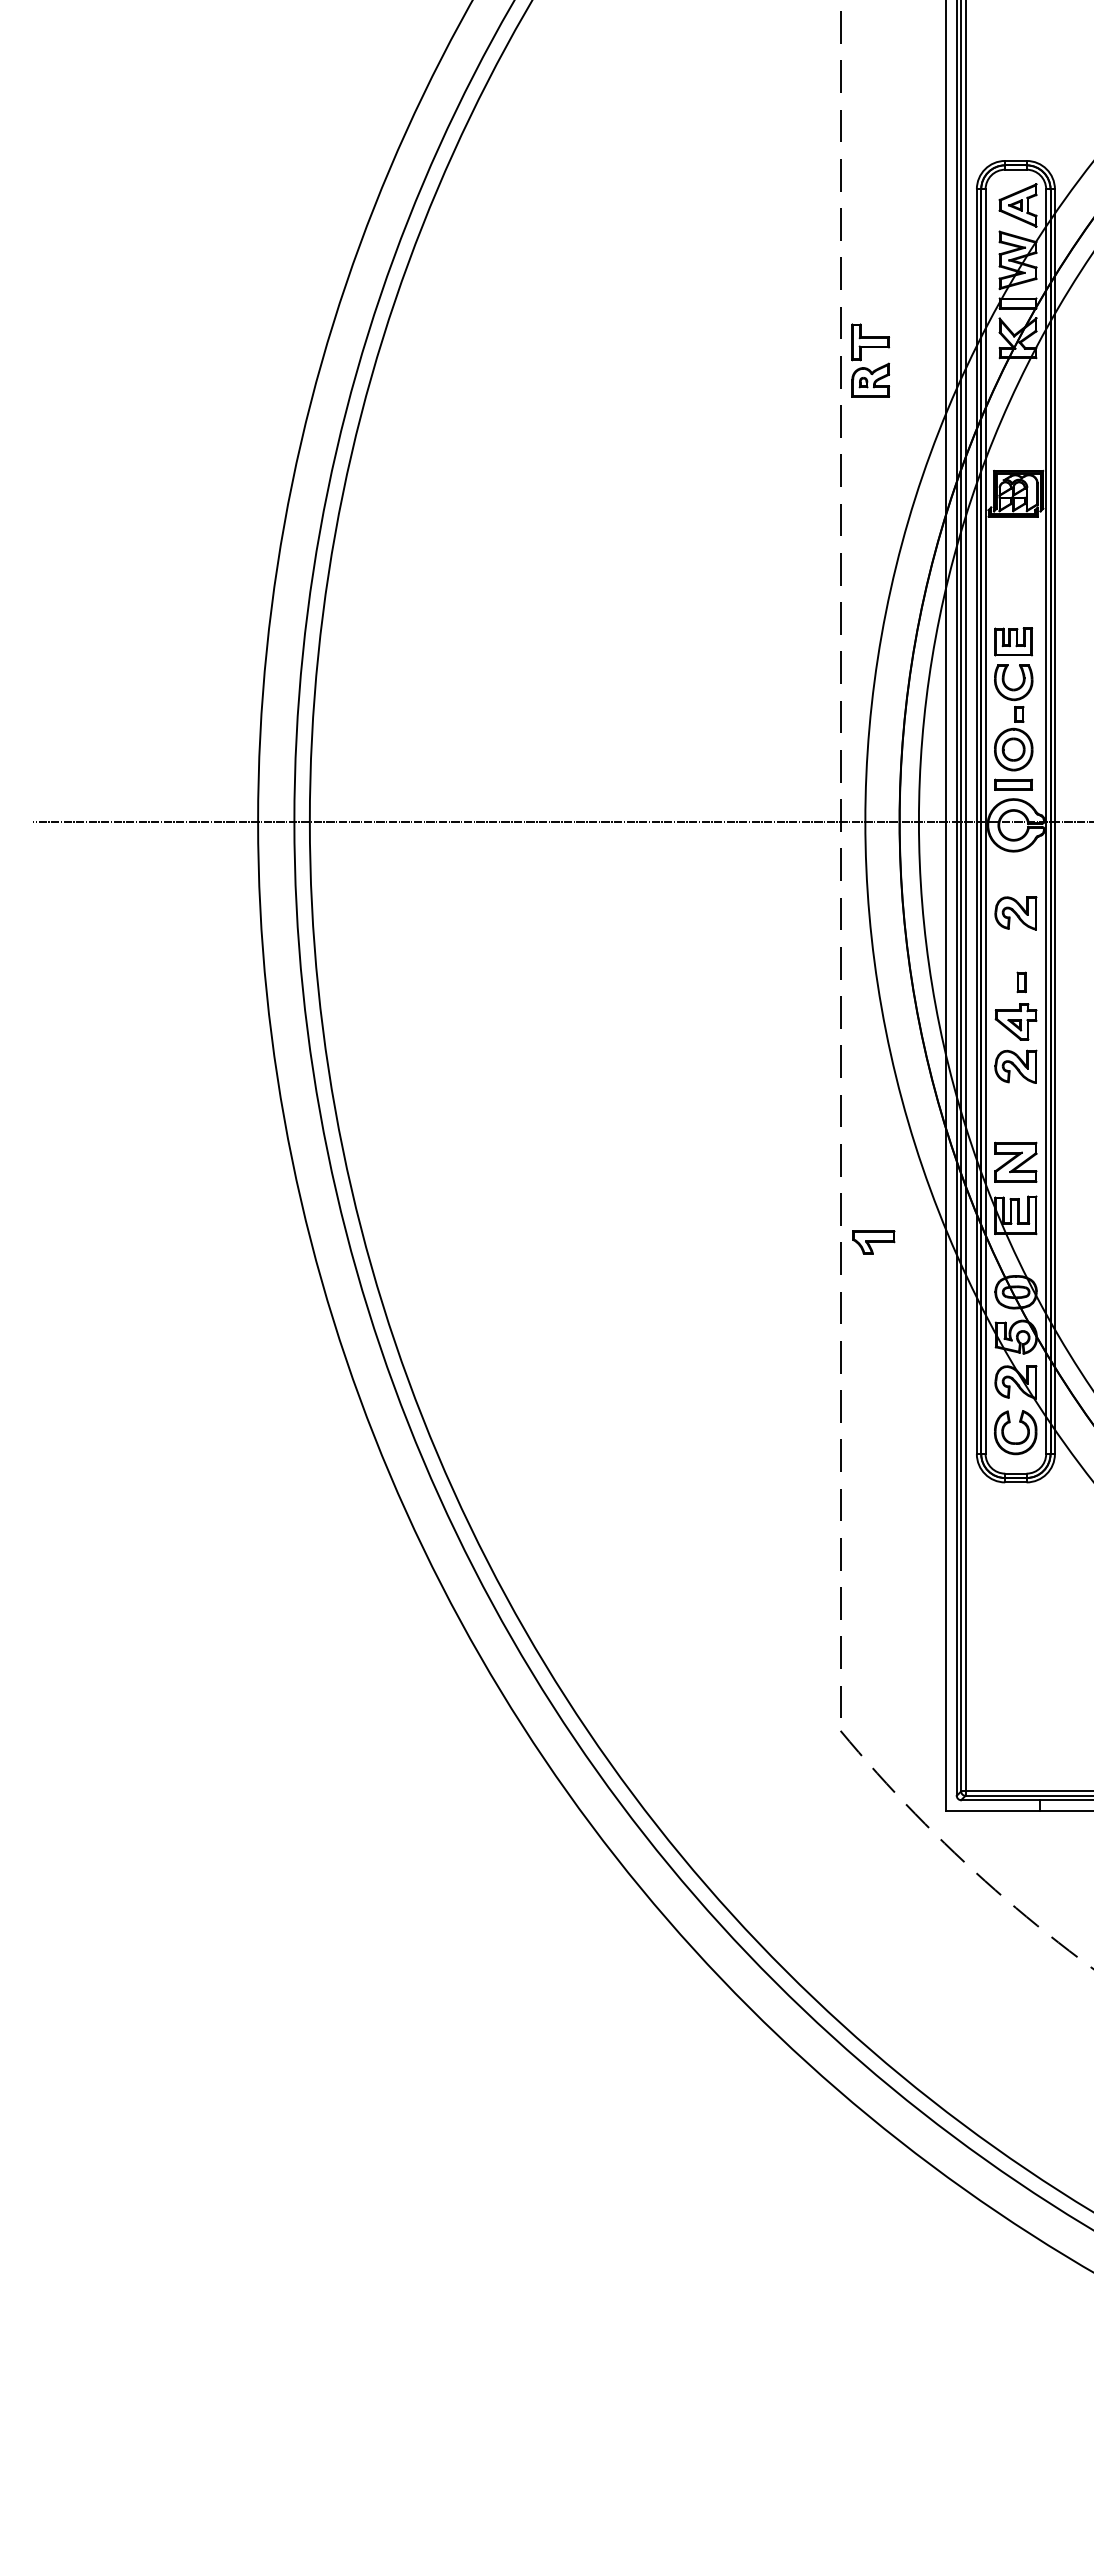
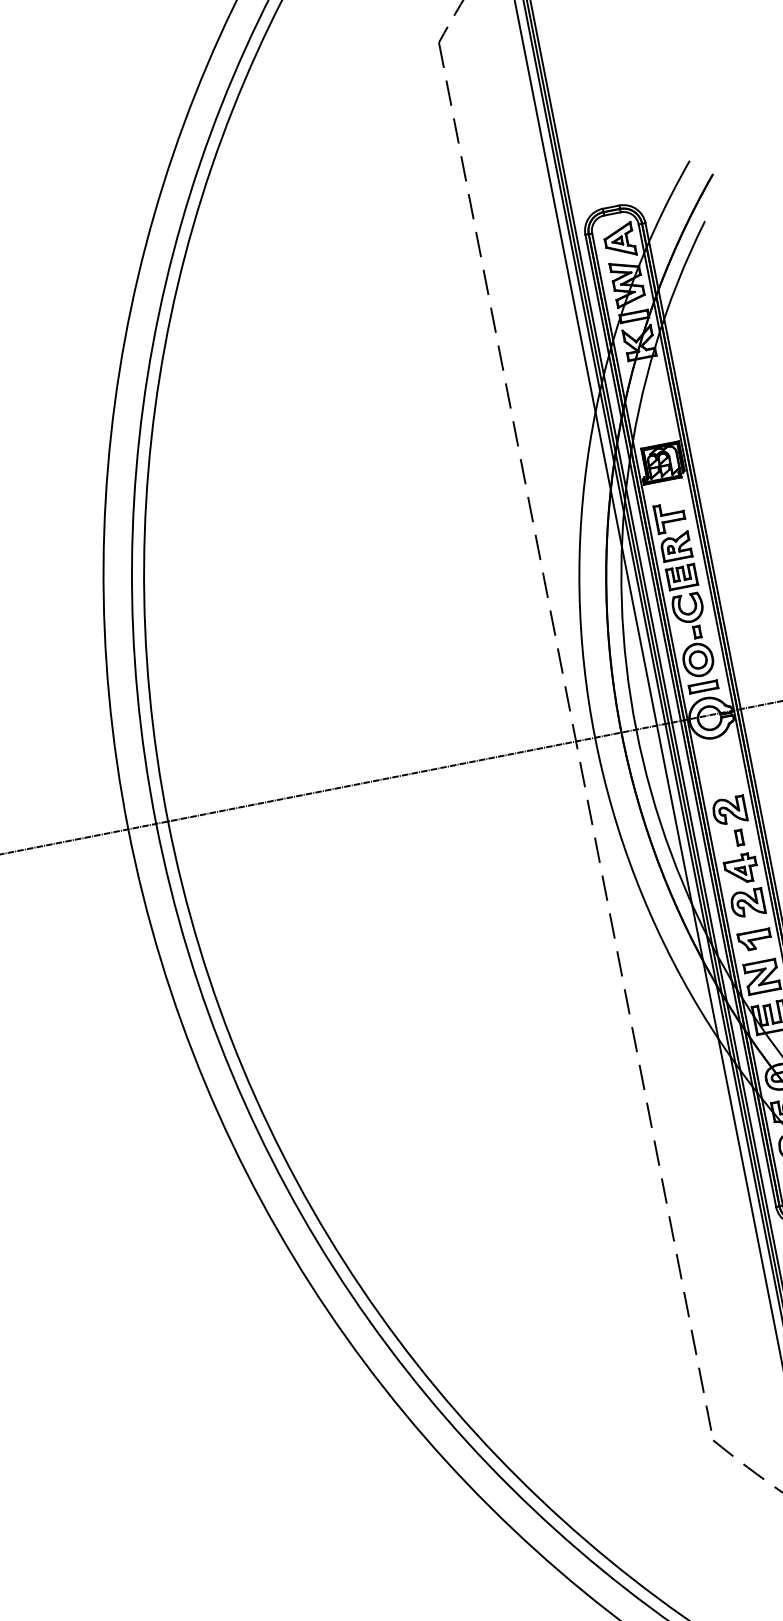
part: (867, 367) -> (671, 537), moved
part: (1015, 913) -> (729, 811), moved
part: (873, 1242) -> (754, 940), moved

